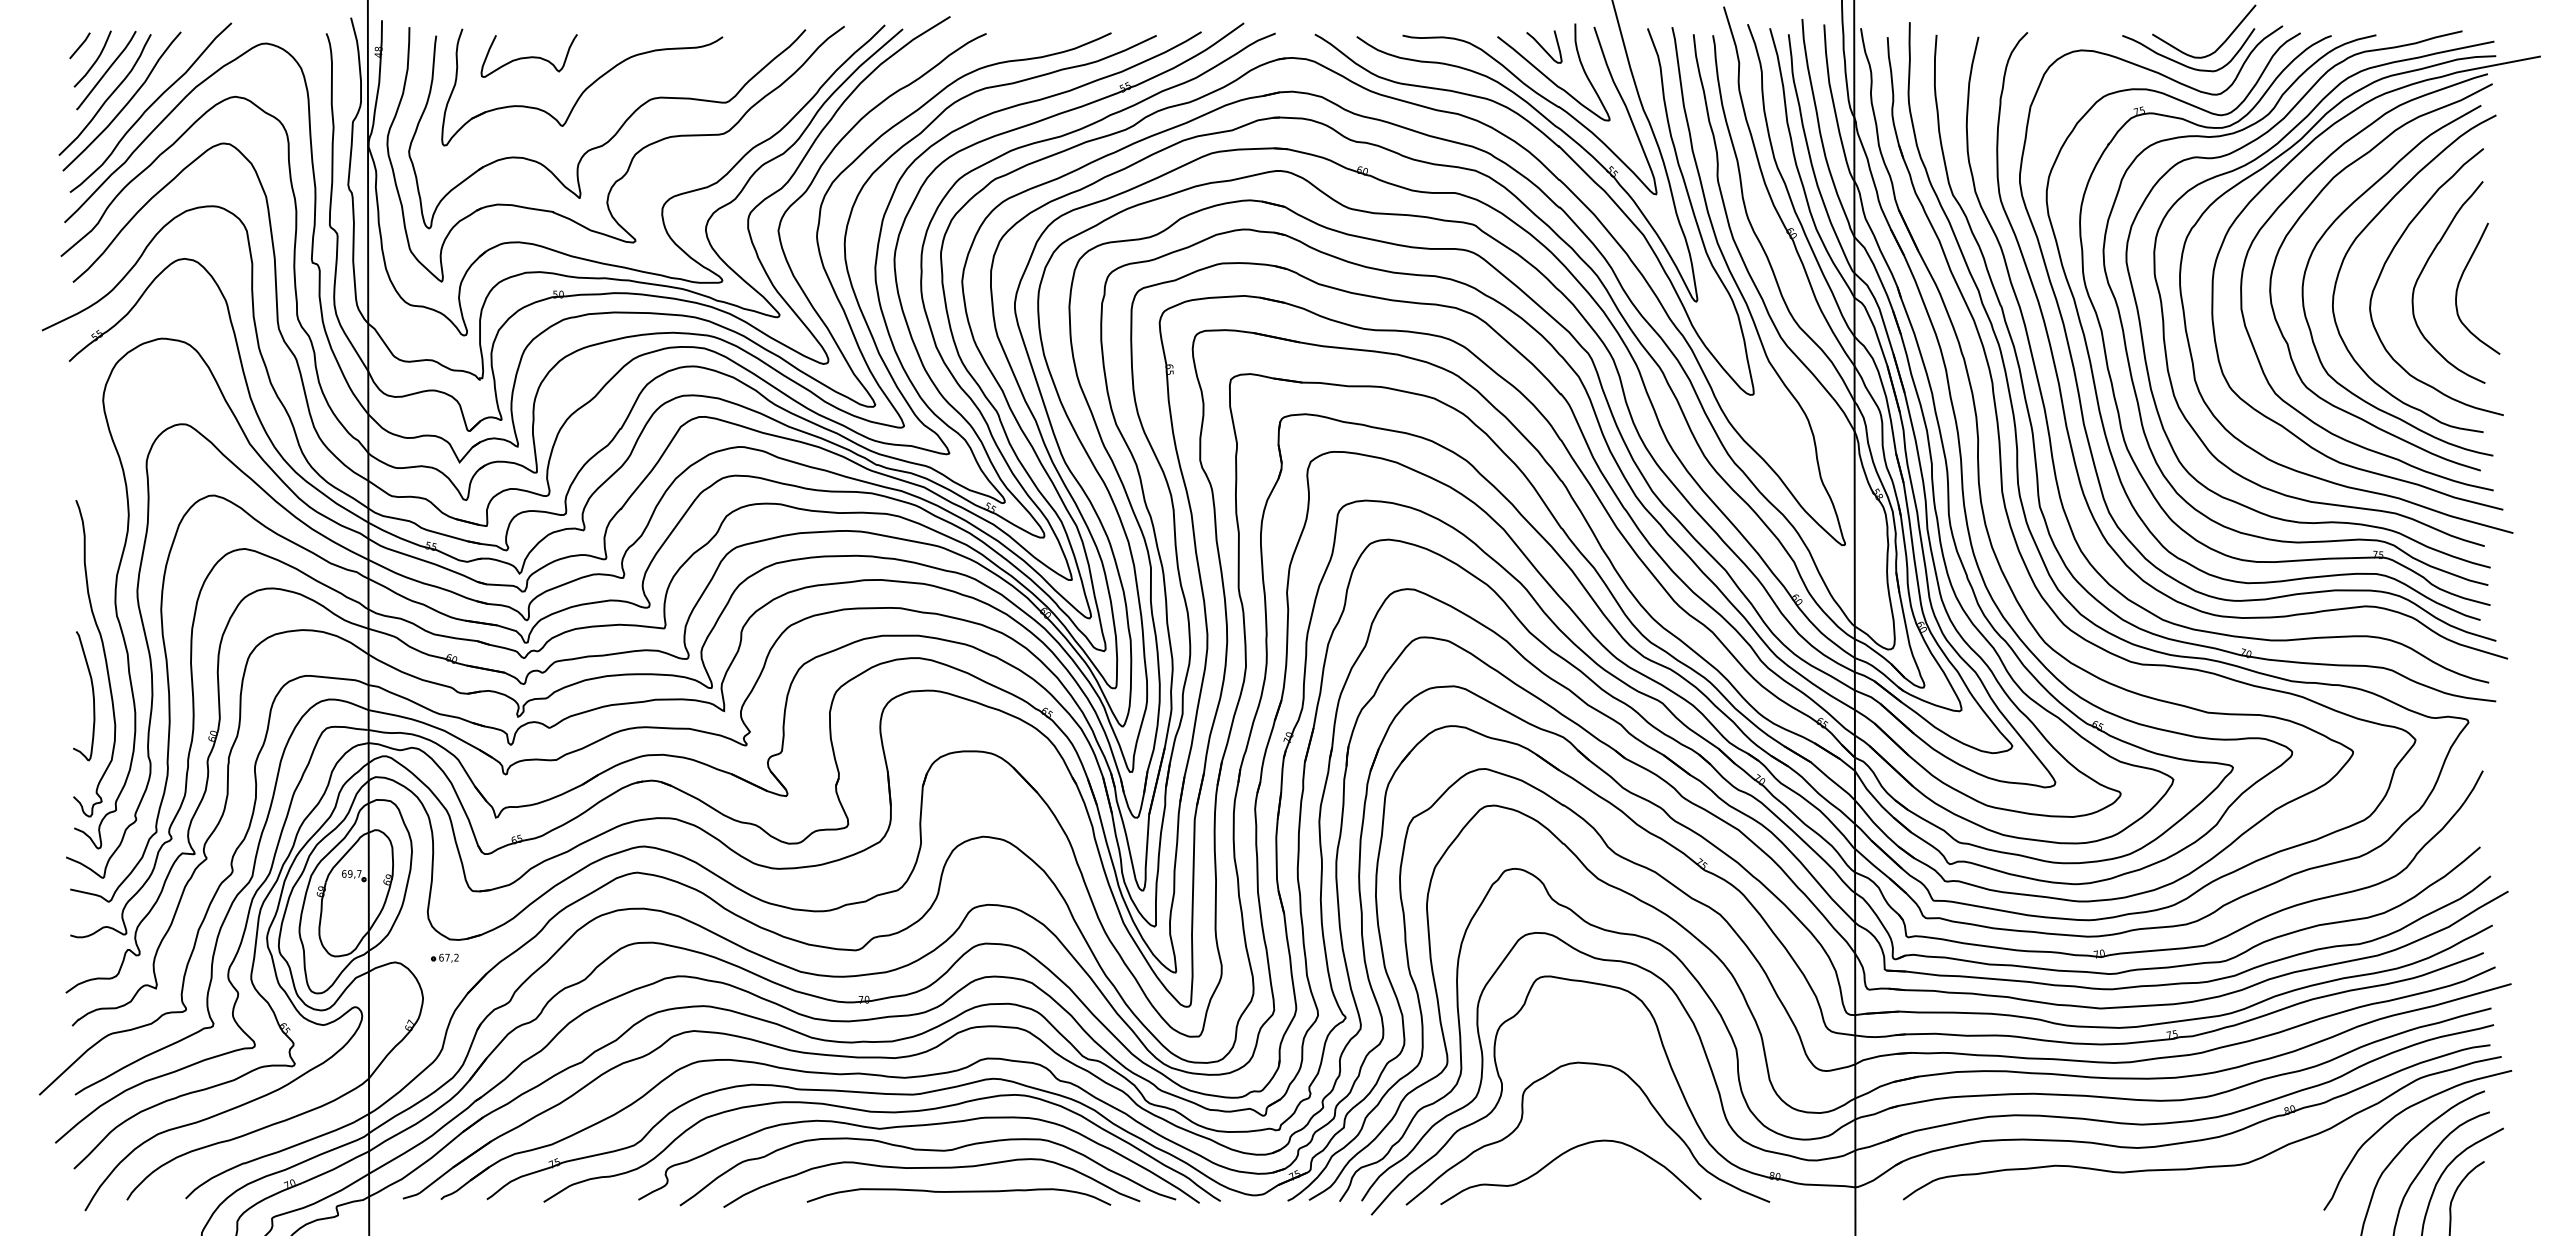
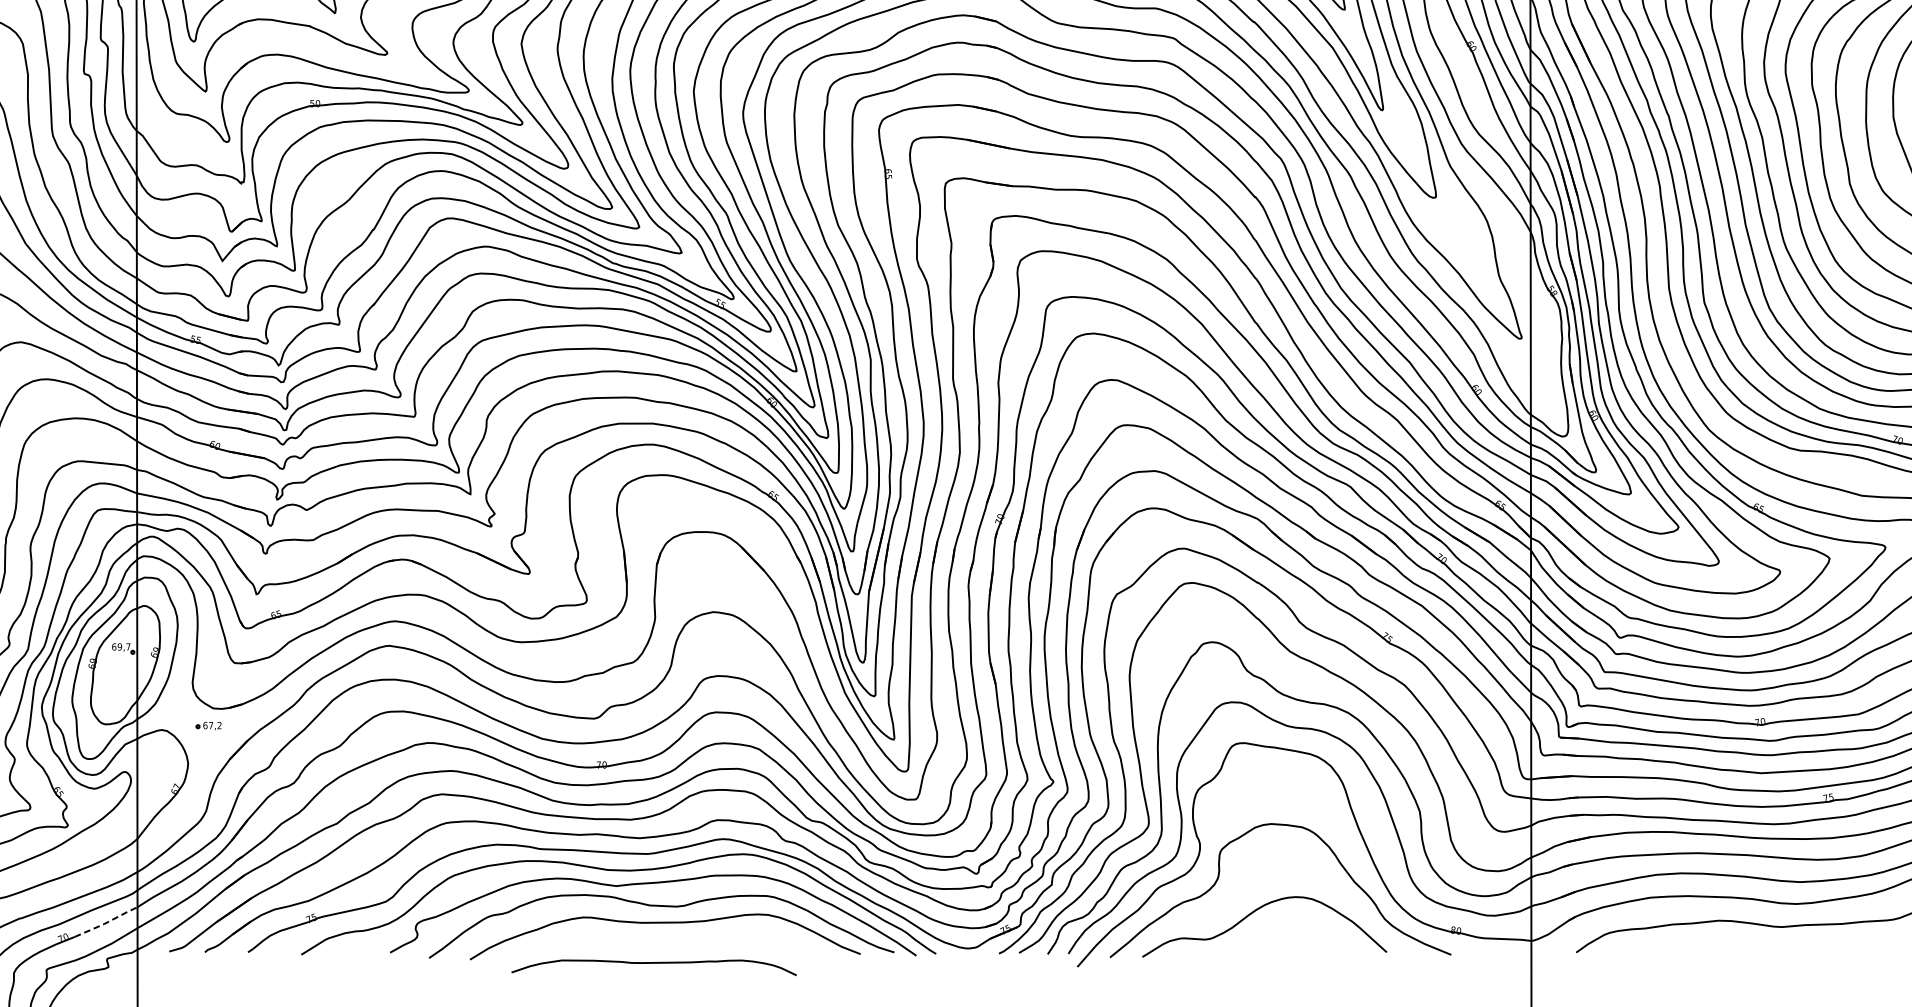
line: (336, 1168) -> (106, 923), solid -> dashed
curve: (958, 1192) -> (653, 963), moved

